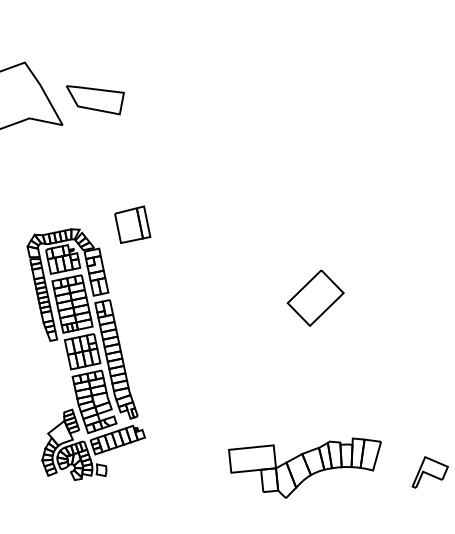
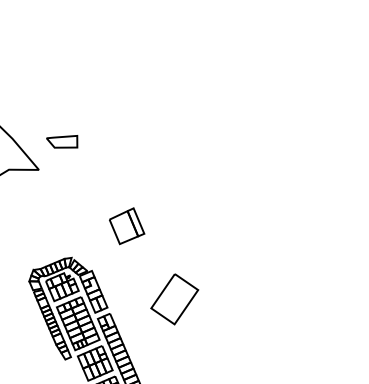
part: (95, 100) -> (63, 142), size x0.6
part: (132, 224) -> (126, 225), moved
part: (315, 297) -> (174, 298), moved

